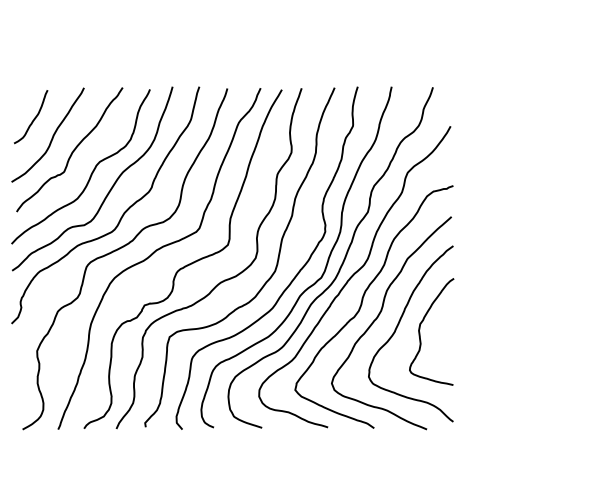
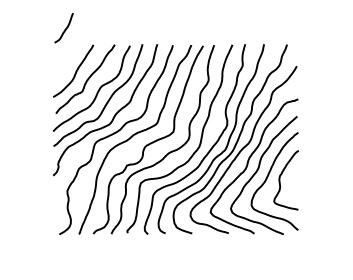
curve: (31, 119) -> (64, 29), moved

